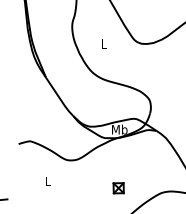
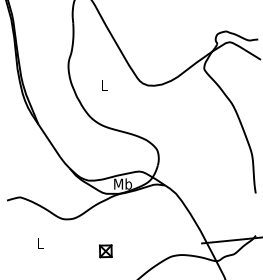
part: (118, 188) -> (105, 251), moved

